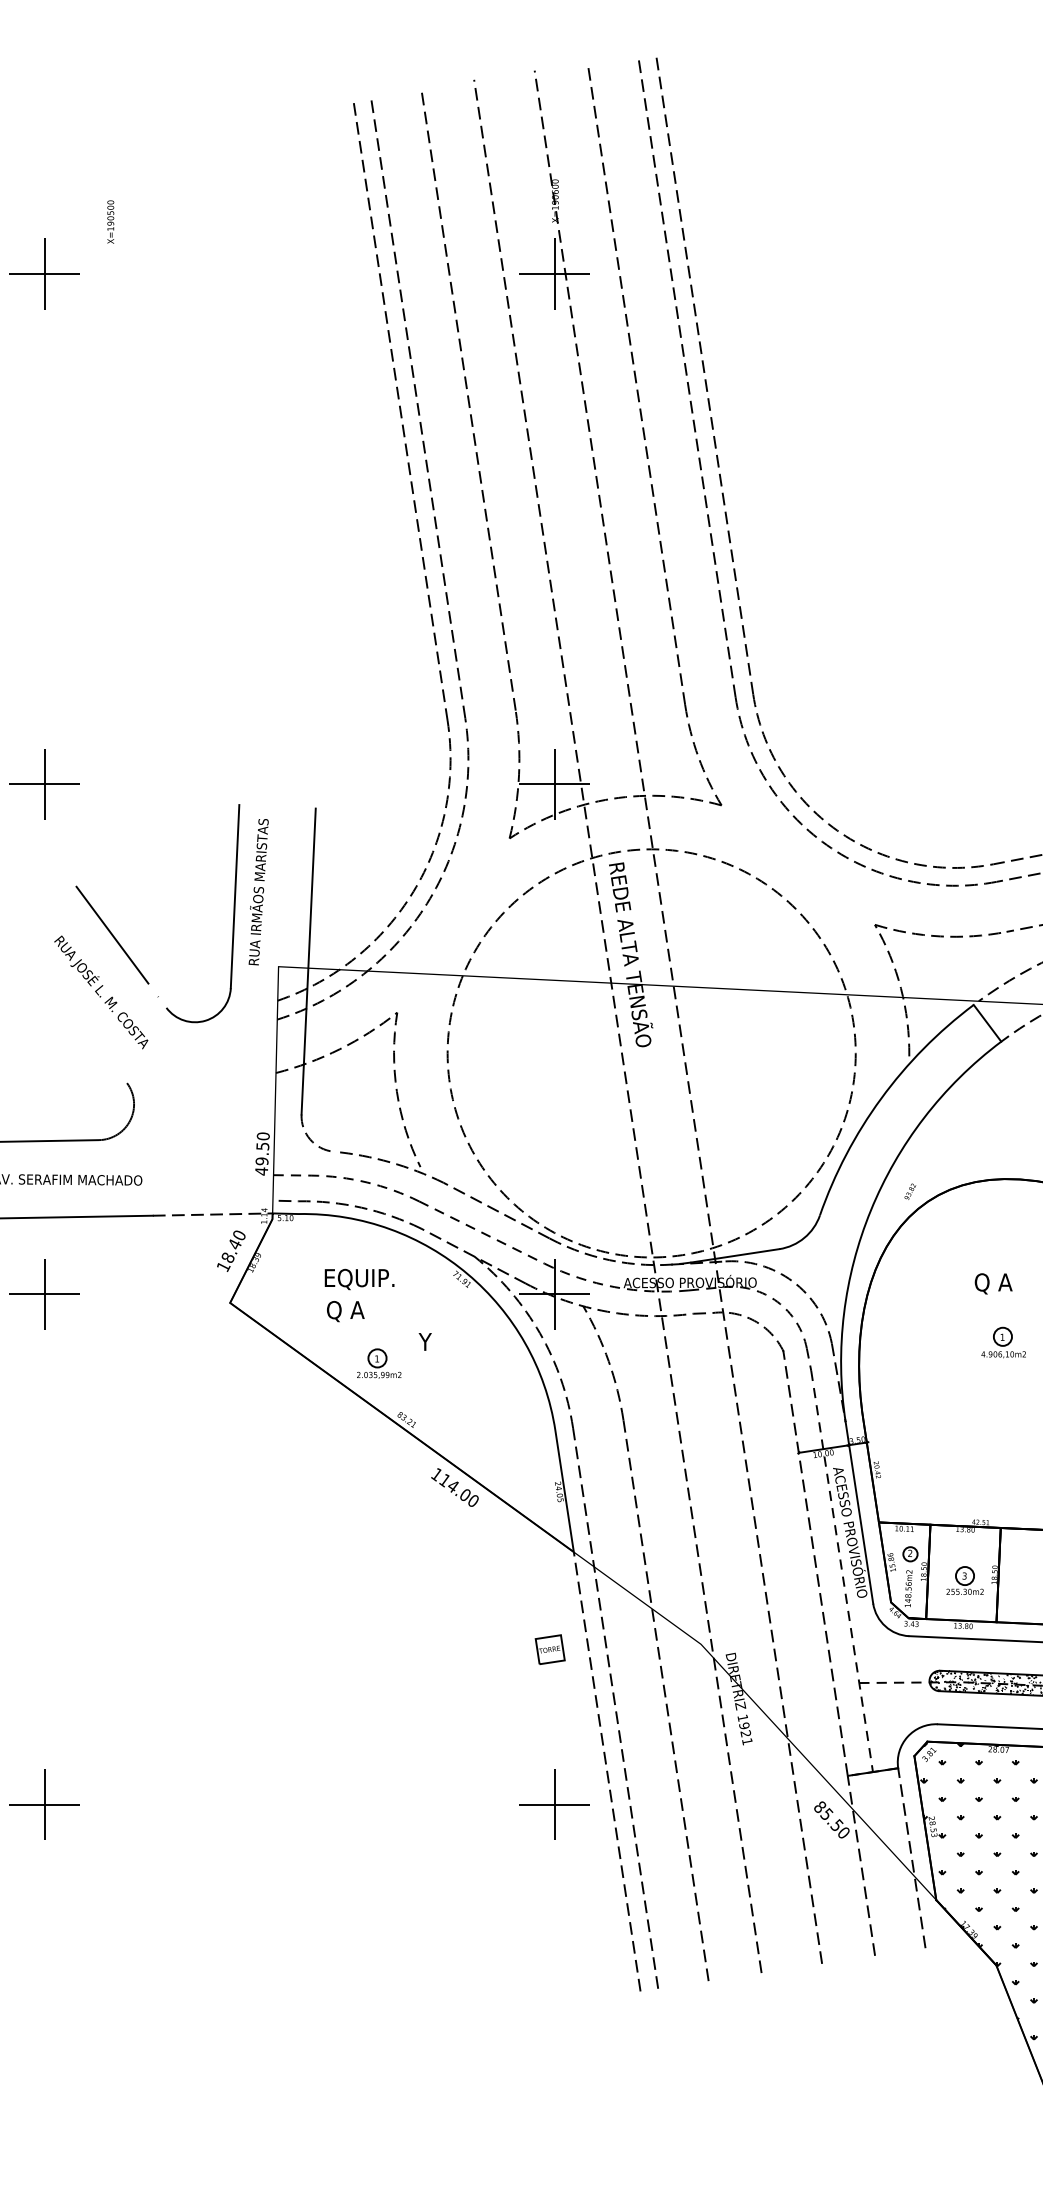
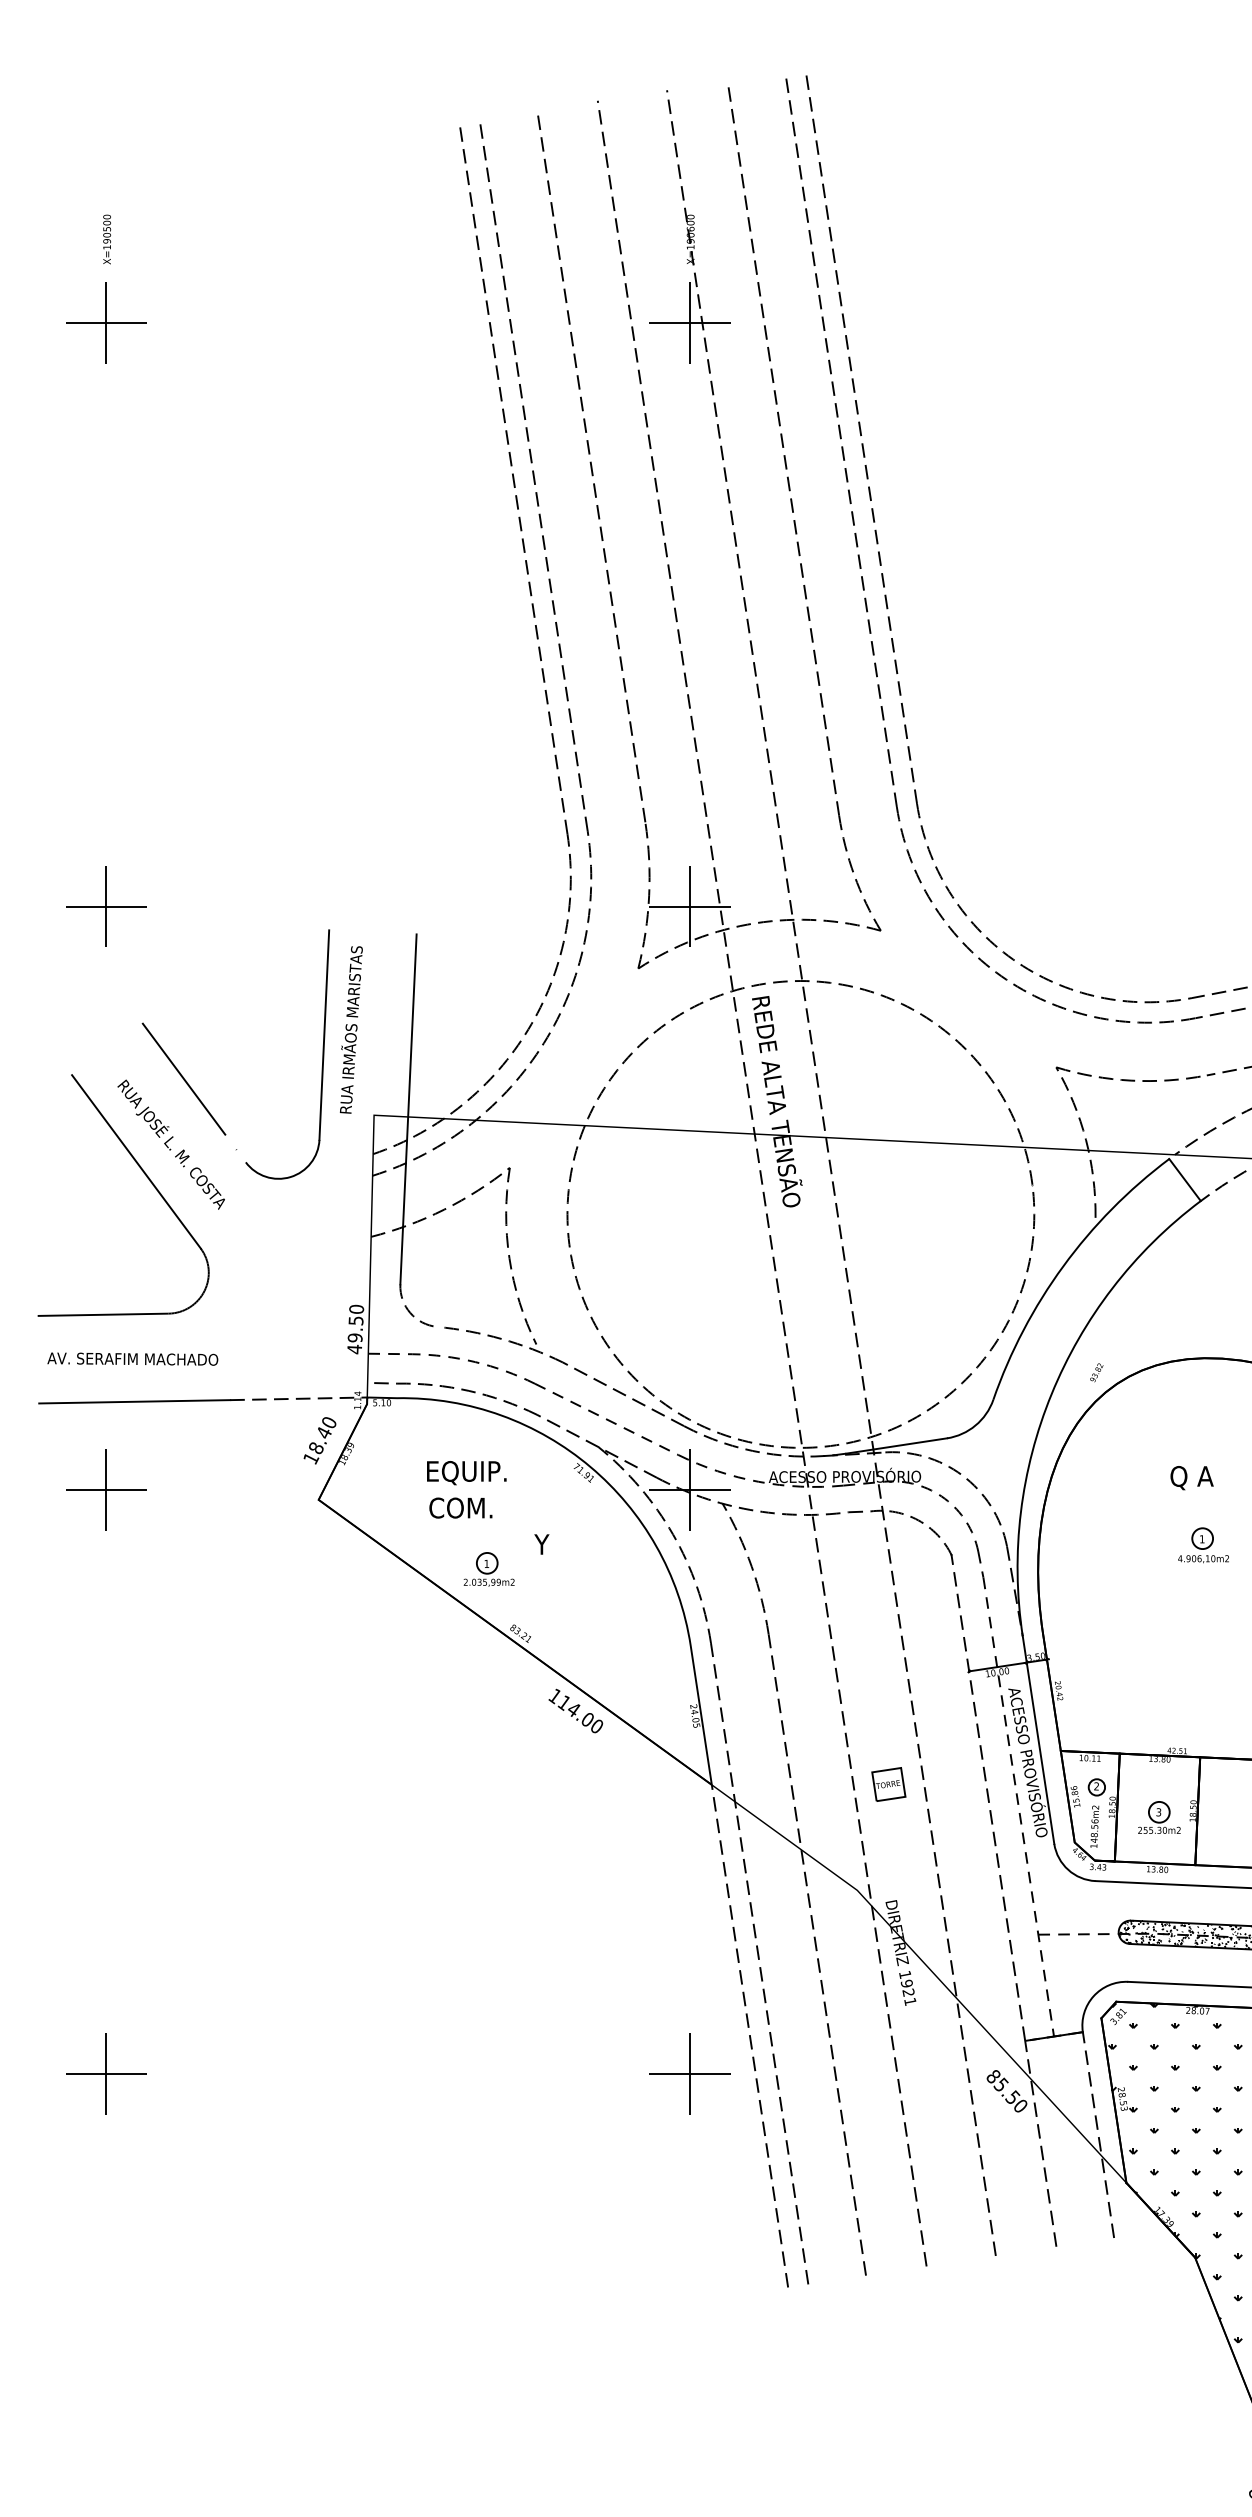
text: (110, 222) -> (106, 239), moved
line: (70, 1007) -> (136, 1161), added
text: (356, 1311) -> (463, 1509), Q A -> COM.
part: (549, 1649) -> (888, 1784), moved

